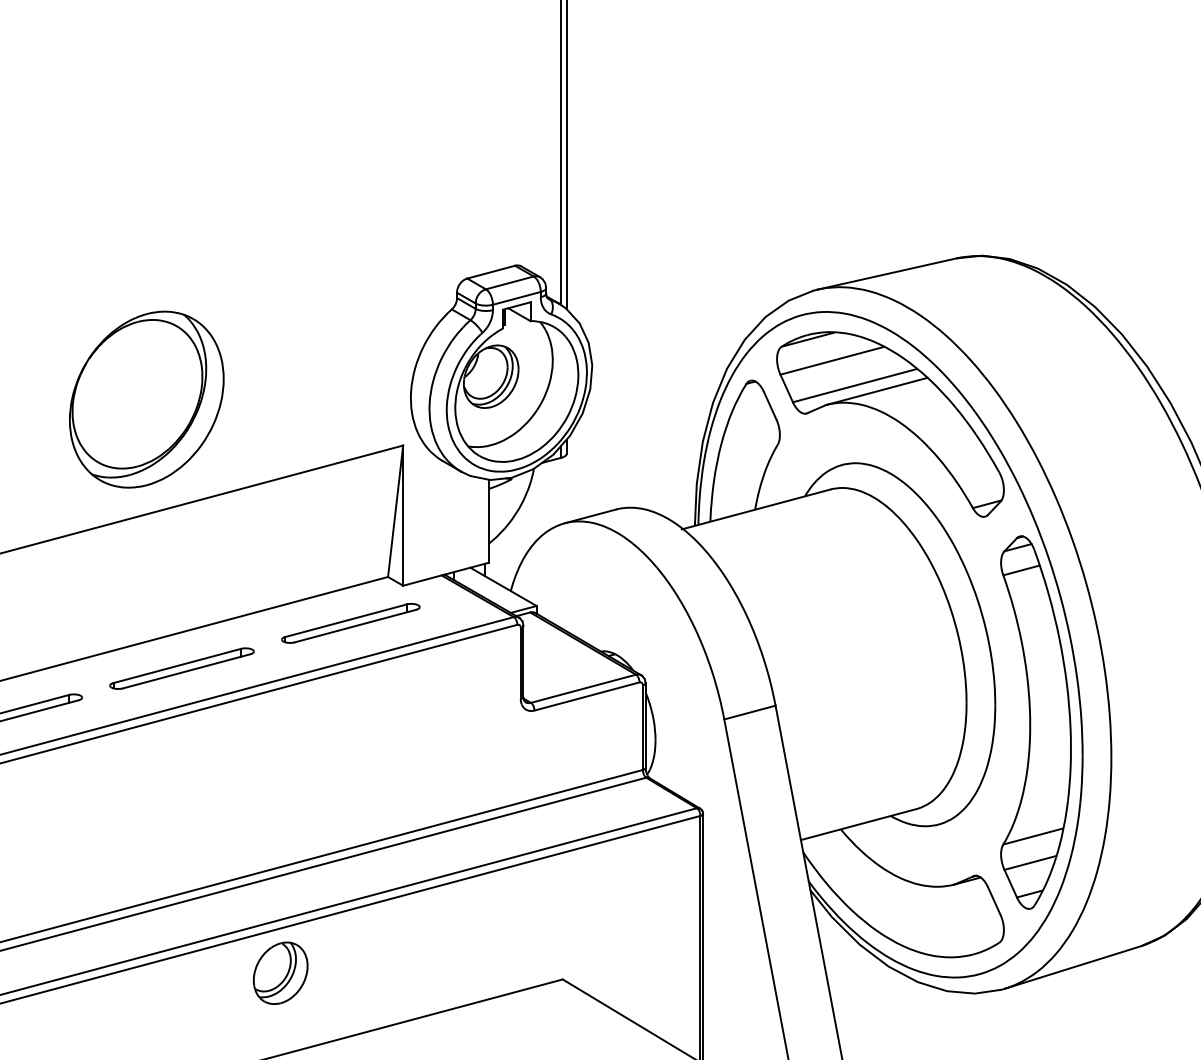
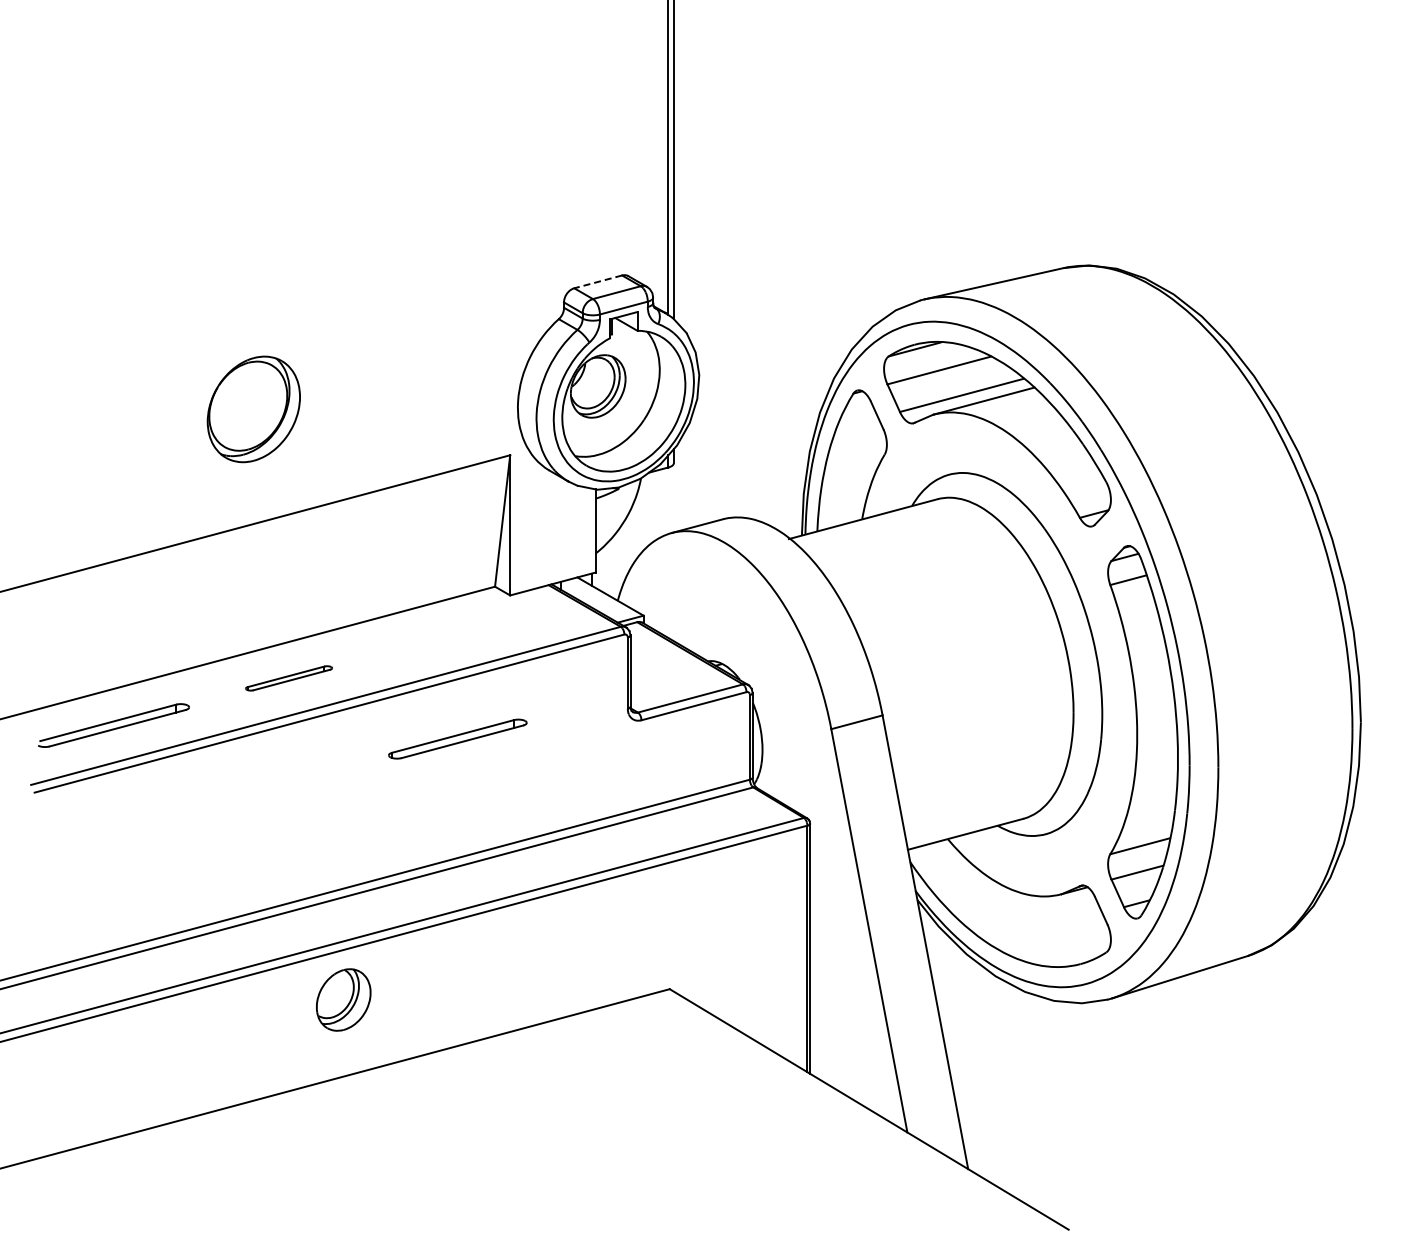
line: (491, 271) -> (598, 281), solid -> dashed
part: (146, 399) -> (253, 409), size x0.6
part: (350, 622) -> (457, 738), moved
part: (181, 668) -> (288, 678), size x0.6
part: (280, 972) -> (343, 999), moved

